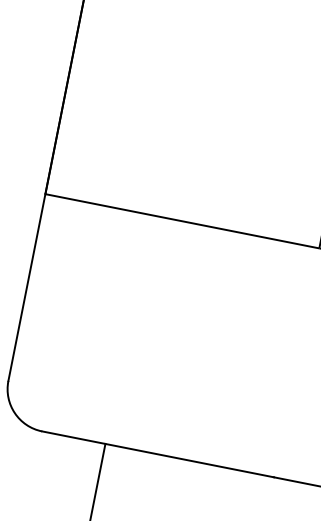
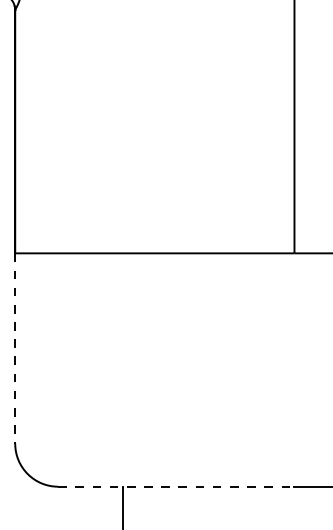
line: (27, 288) -> (15, 349), solid -> dashed
line: (158, 454) -> (176, 486), solid -> dashed

